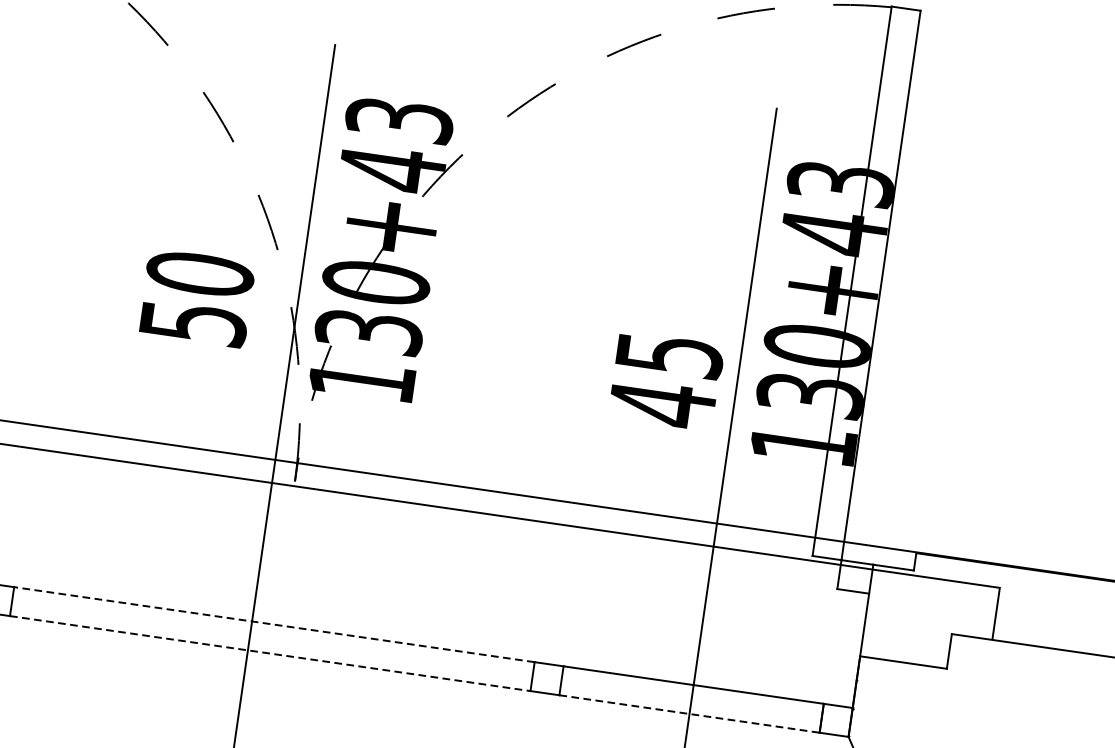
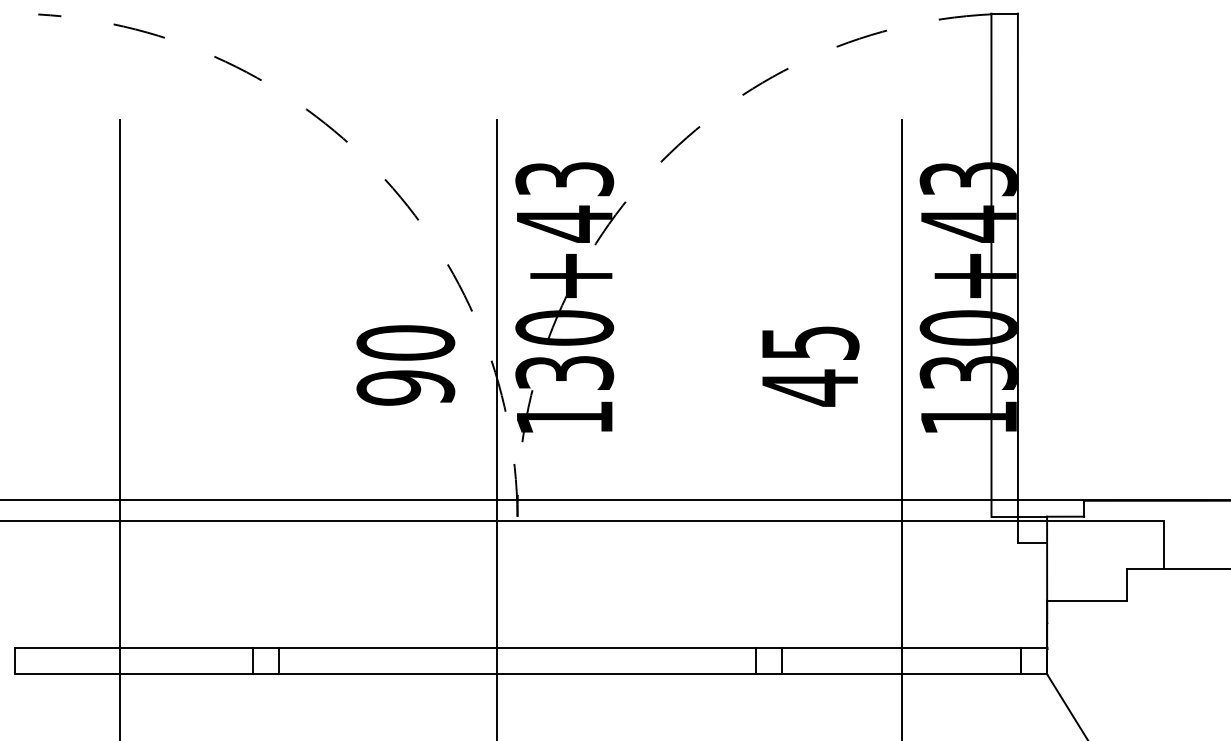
text: (192, 322) -> (405, 387), 50 -> 90
text: (666, 380) -> (810, 366), moved
line: (274, 624) -> (517, 647), dashed -> solid
line: (271, 653) -> (518, 674), dashed -> solid
line: (690, 714) -> (902, 674), dashed -> solid

